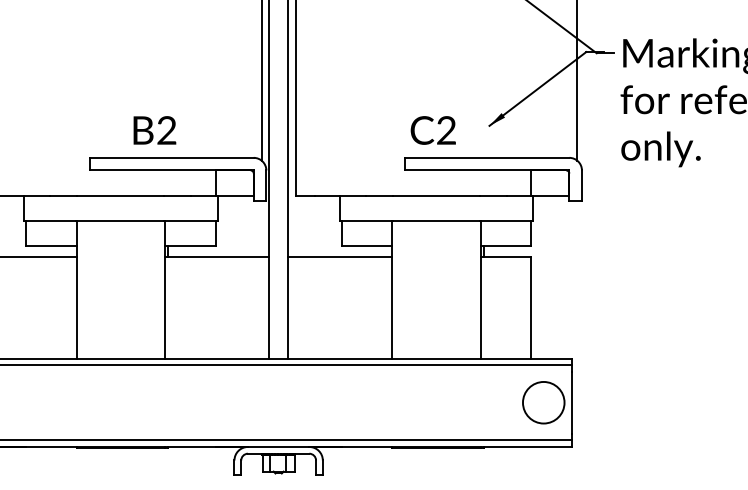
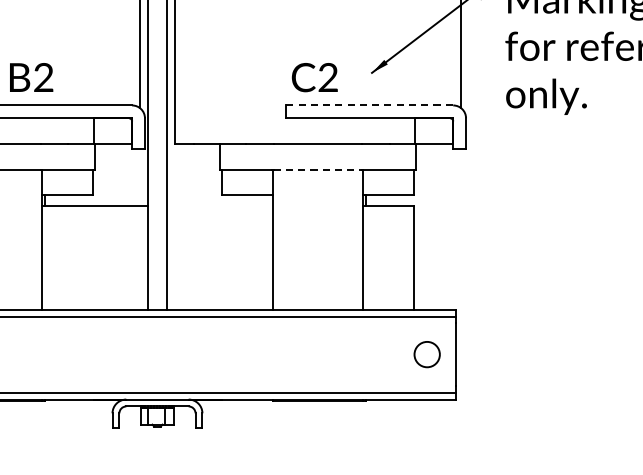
line: (487, 157) -> (369, 105), solid -> dashed
line: (436, 220) -> (318, 169), solid -> dashed
line: (340, 256) -> (220, 205), removed
circle: (543, 402) -> (426, 354), size x0.6

